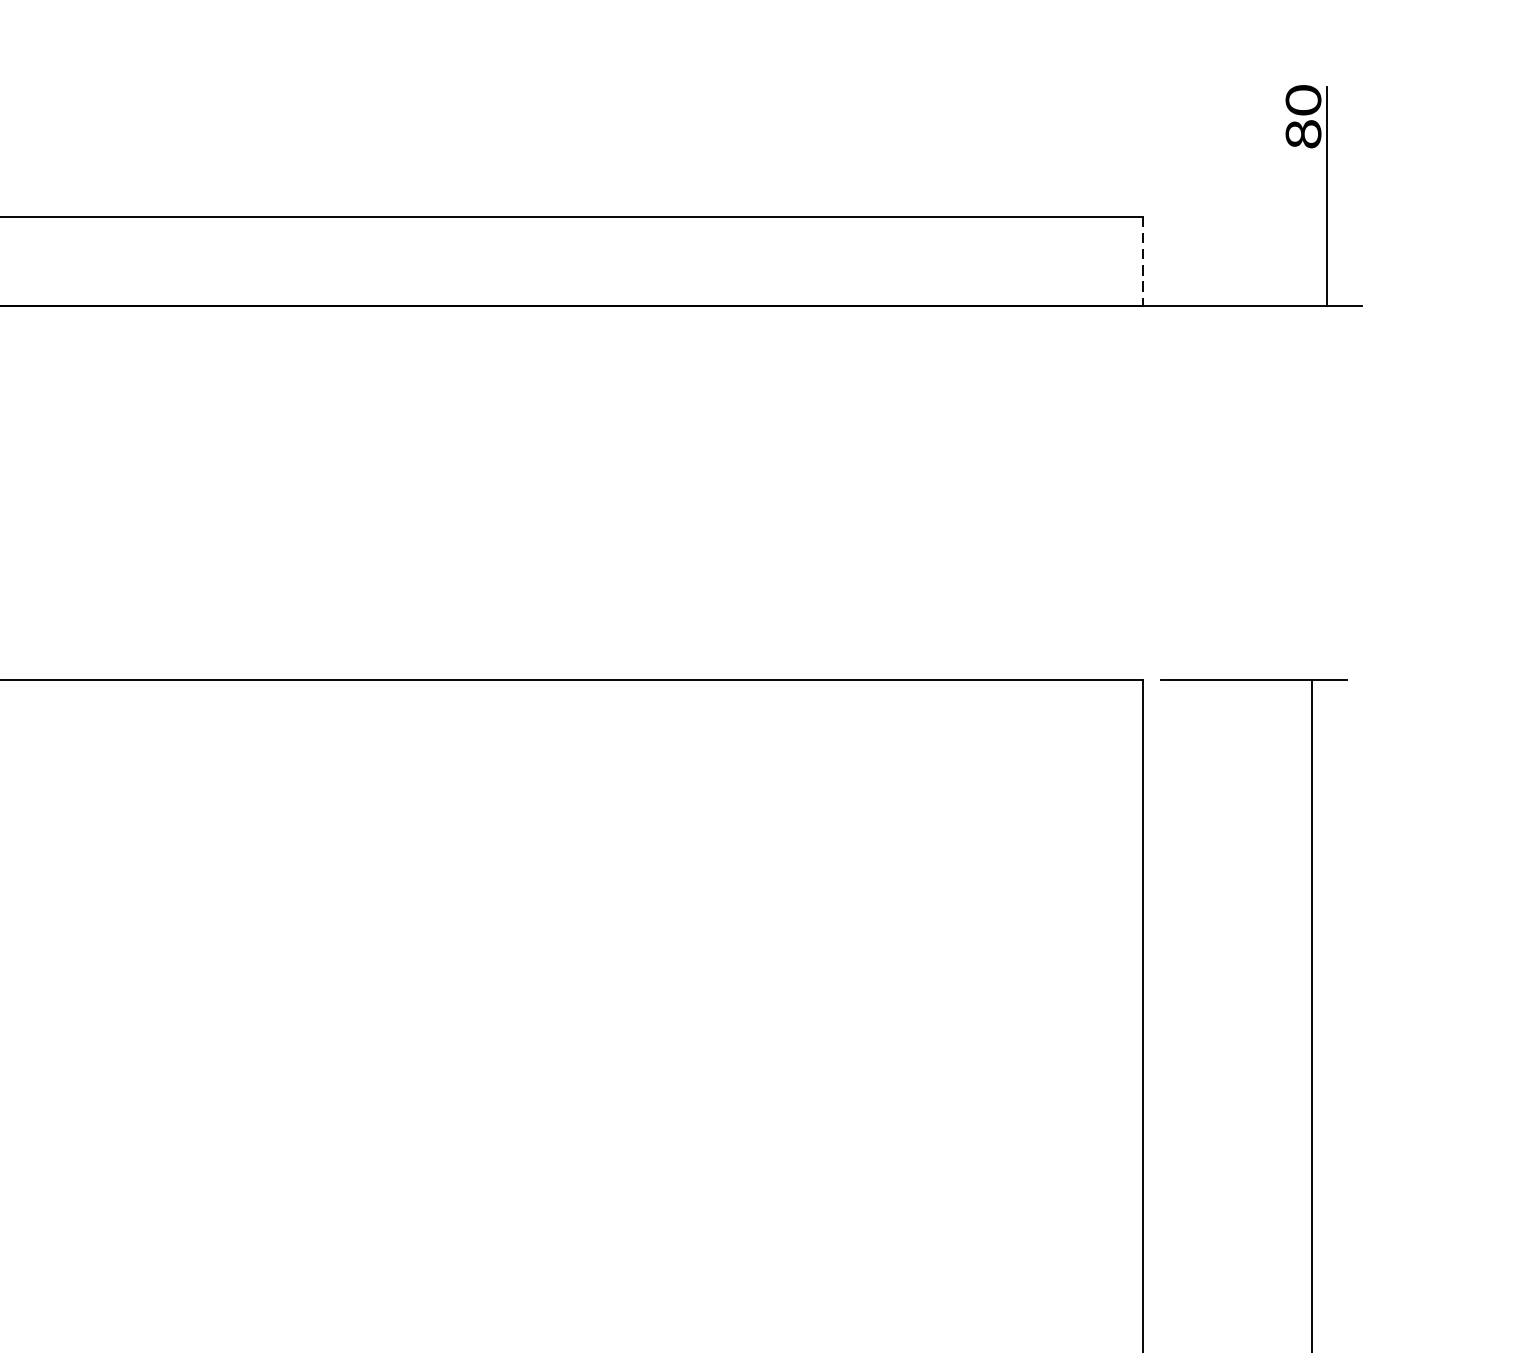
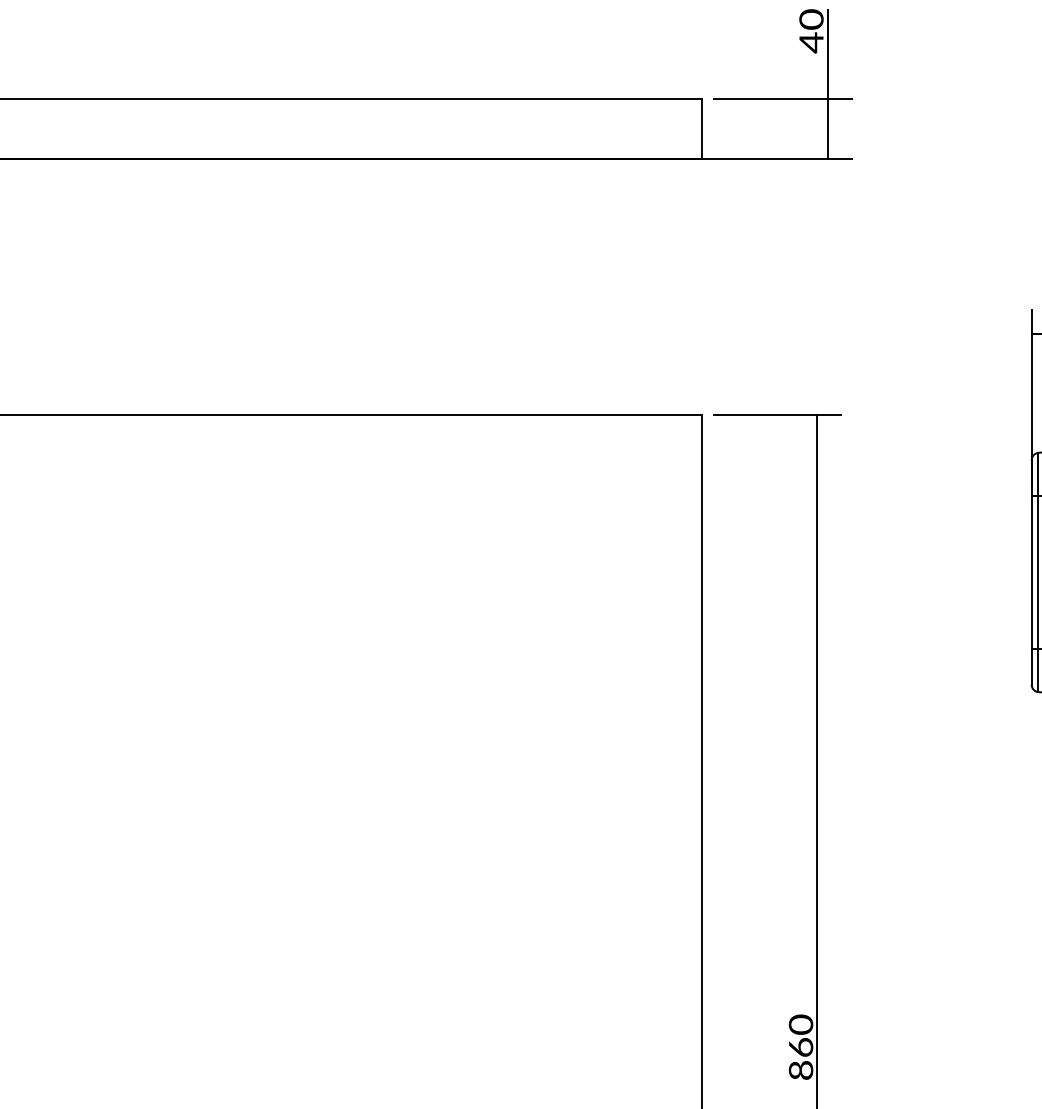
text: (1303, 133) -> (811, 42), 80 -> 40
line: (1260, 216) -> (782, 98), added
line: (1142, 261) -> (701, 129), dashed -> solid

